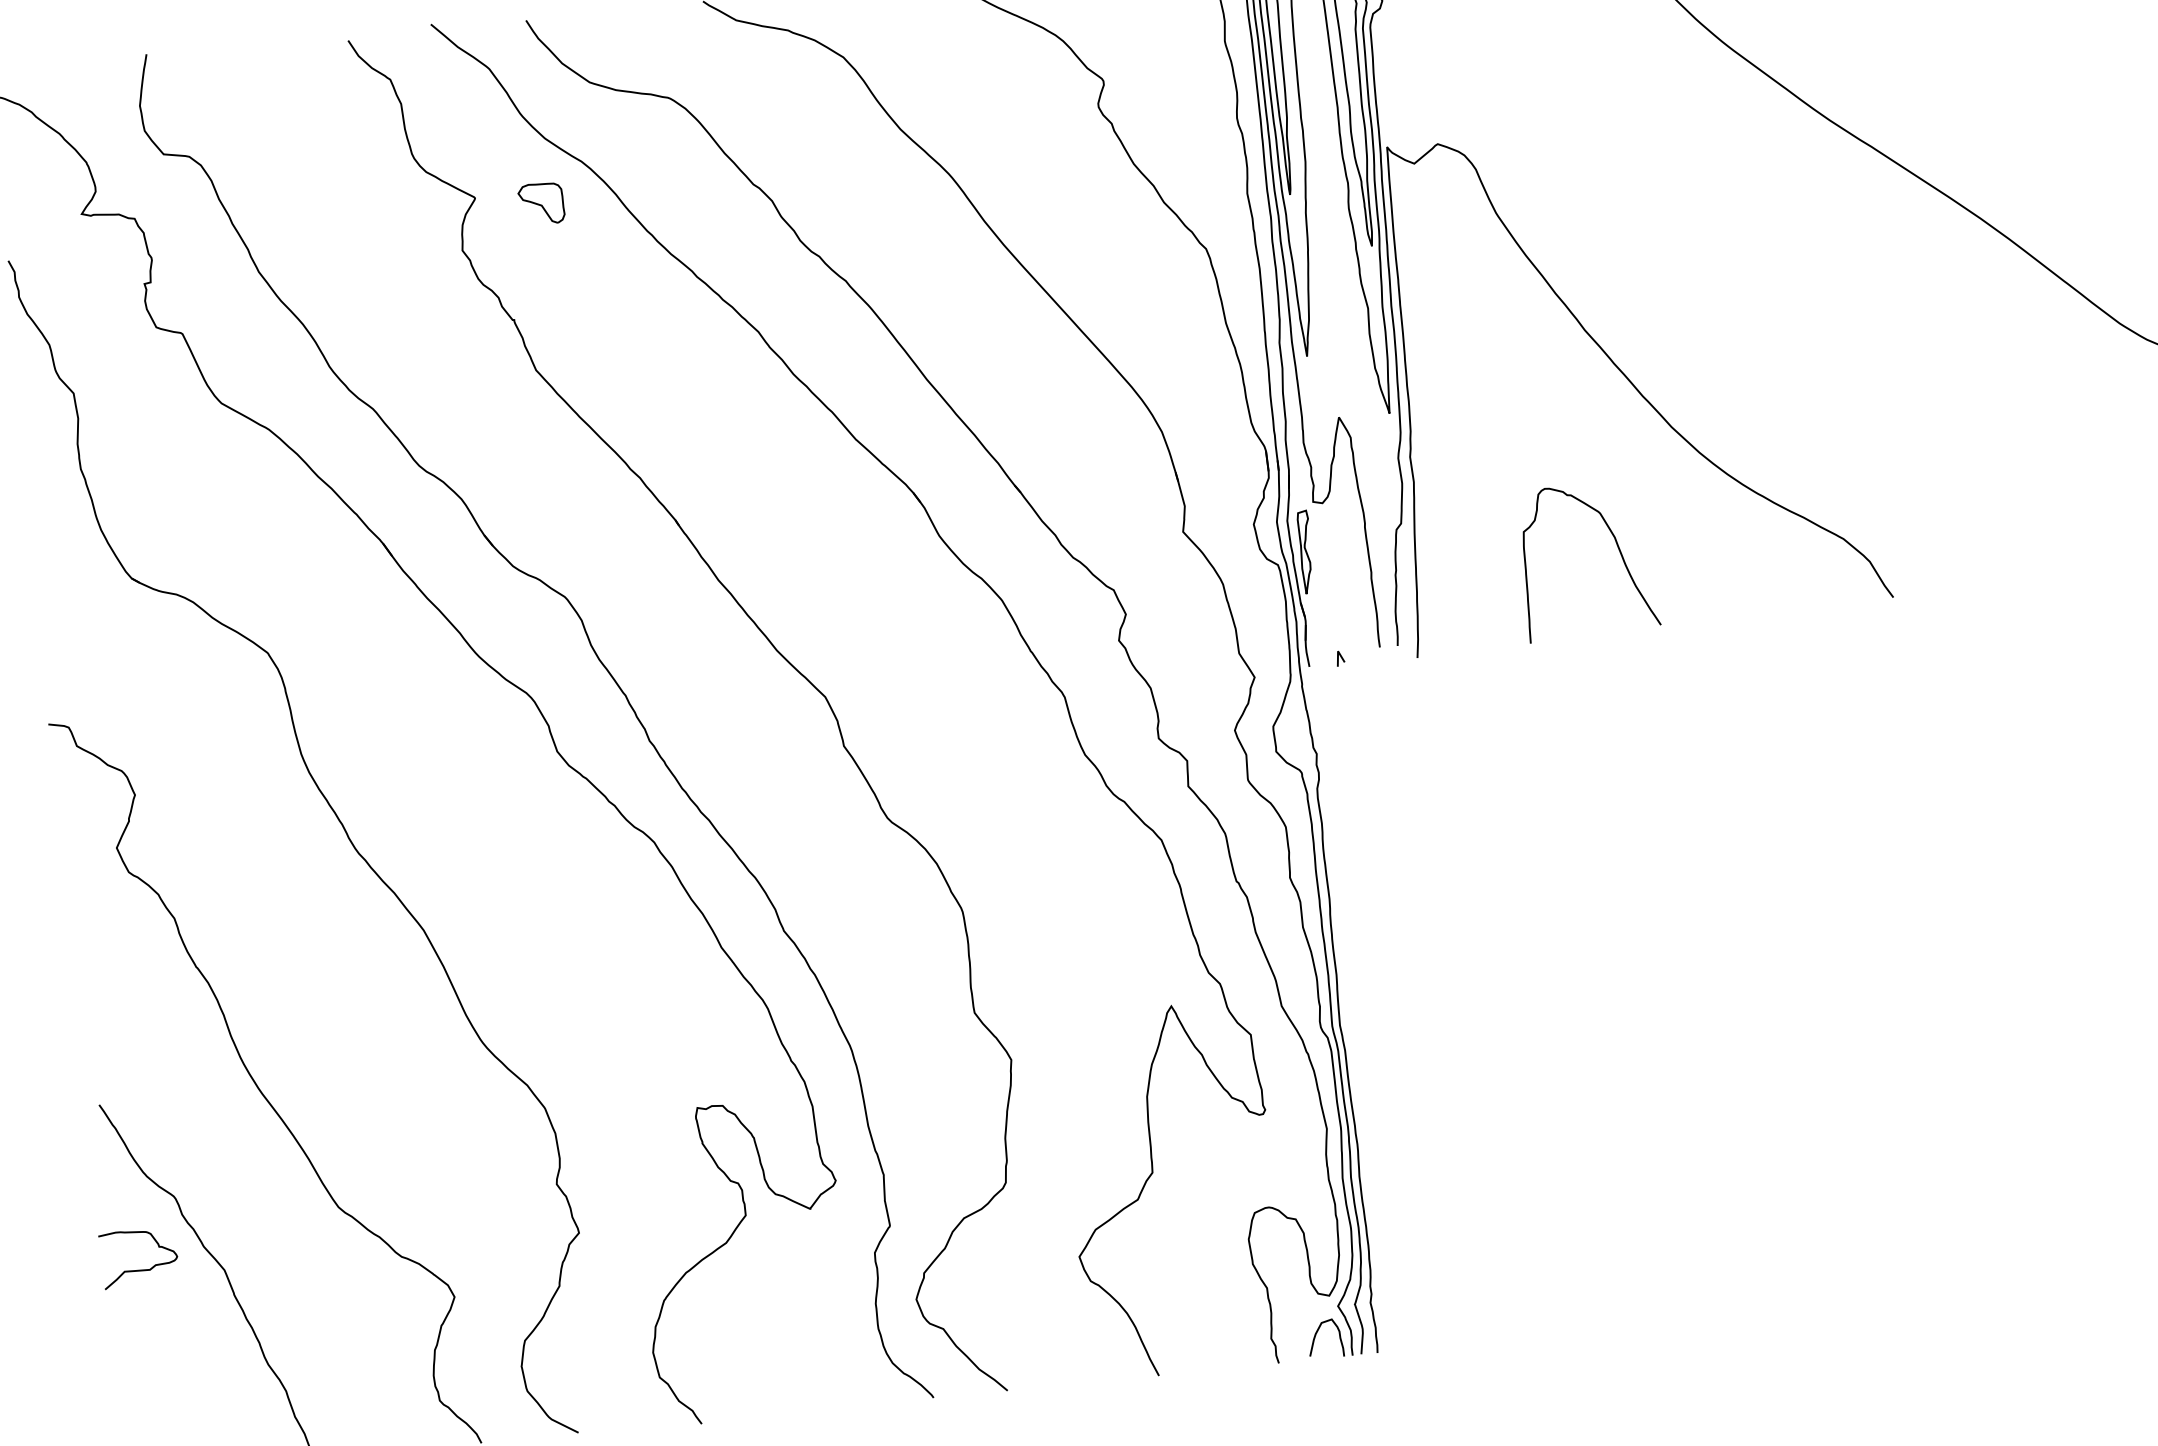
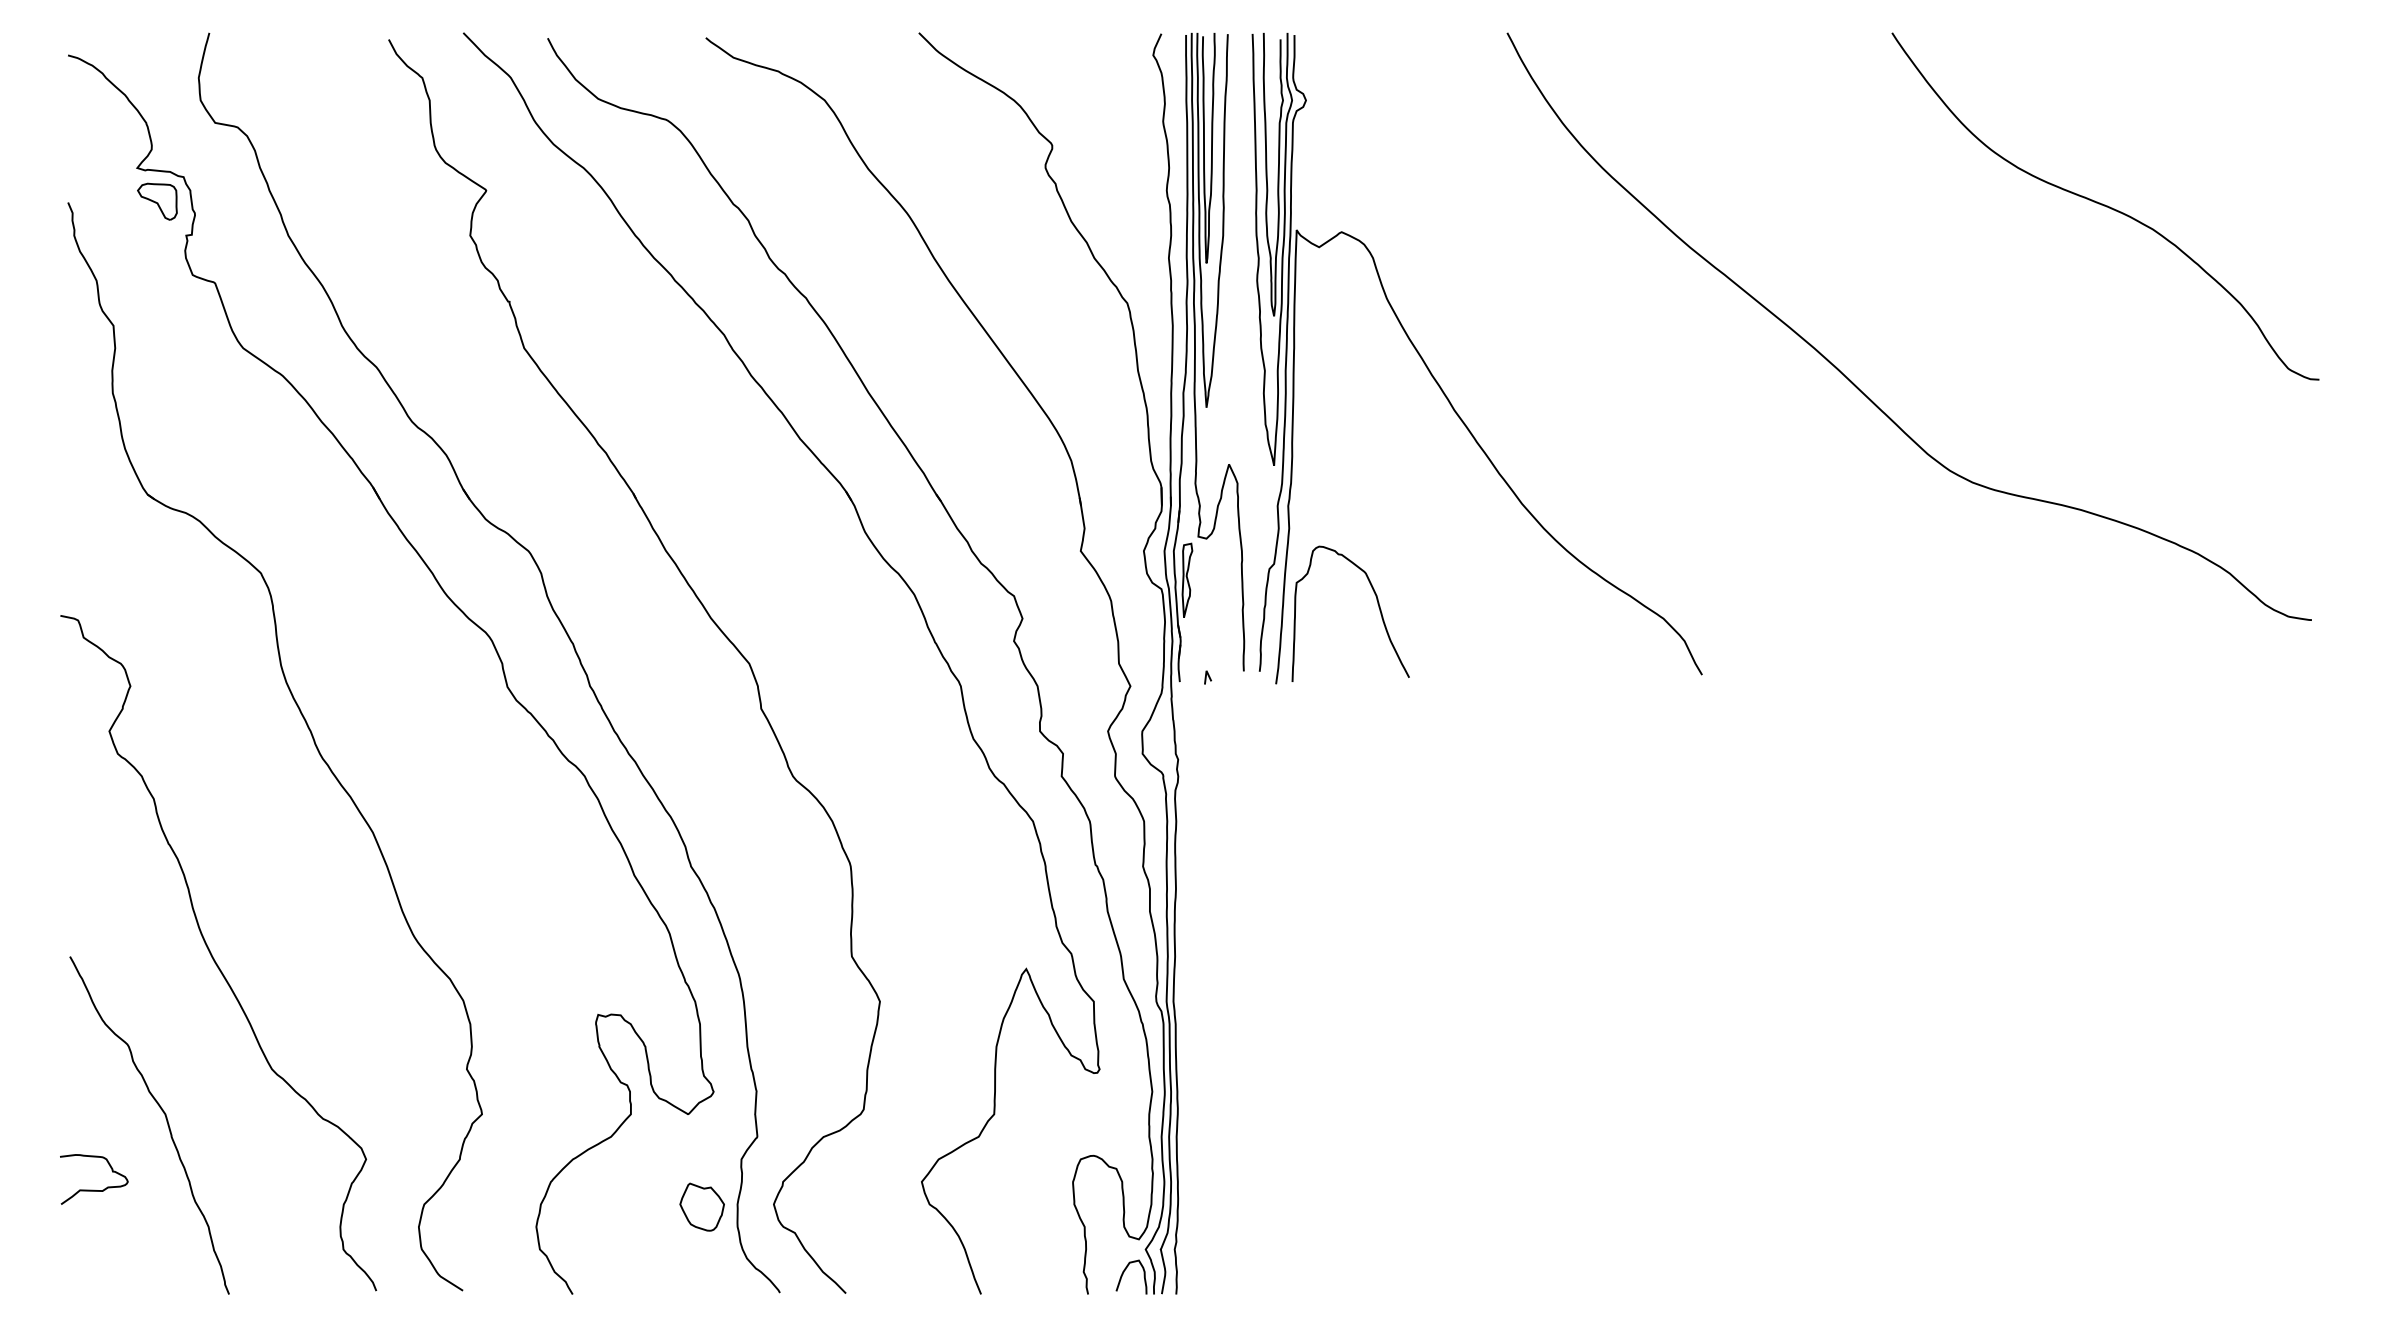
part: (541, 203) -> (157, 201), moved
curve: (1616, 546) -> (1377, 604), moved
curve: (140, 1269) -> (94, 1189), moved
part: (835, 1310) -> (701, 1206), added

